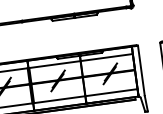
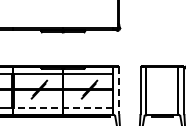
line: (141, 70) -> (119, 90), solid -> dashed
line: (84, 96) -> (62, 107), solid -> dashed

